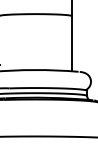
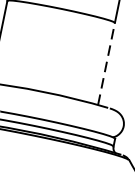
line: (71, 43) -> (106, 63), solid -> dashed

